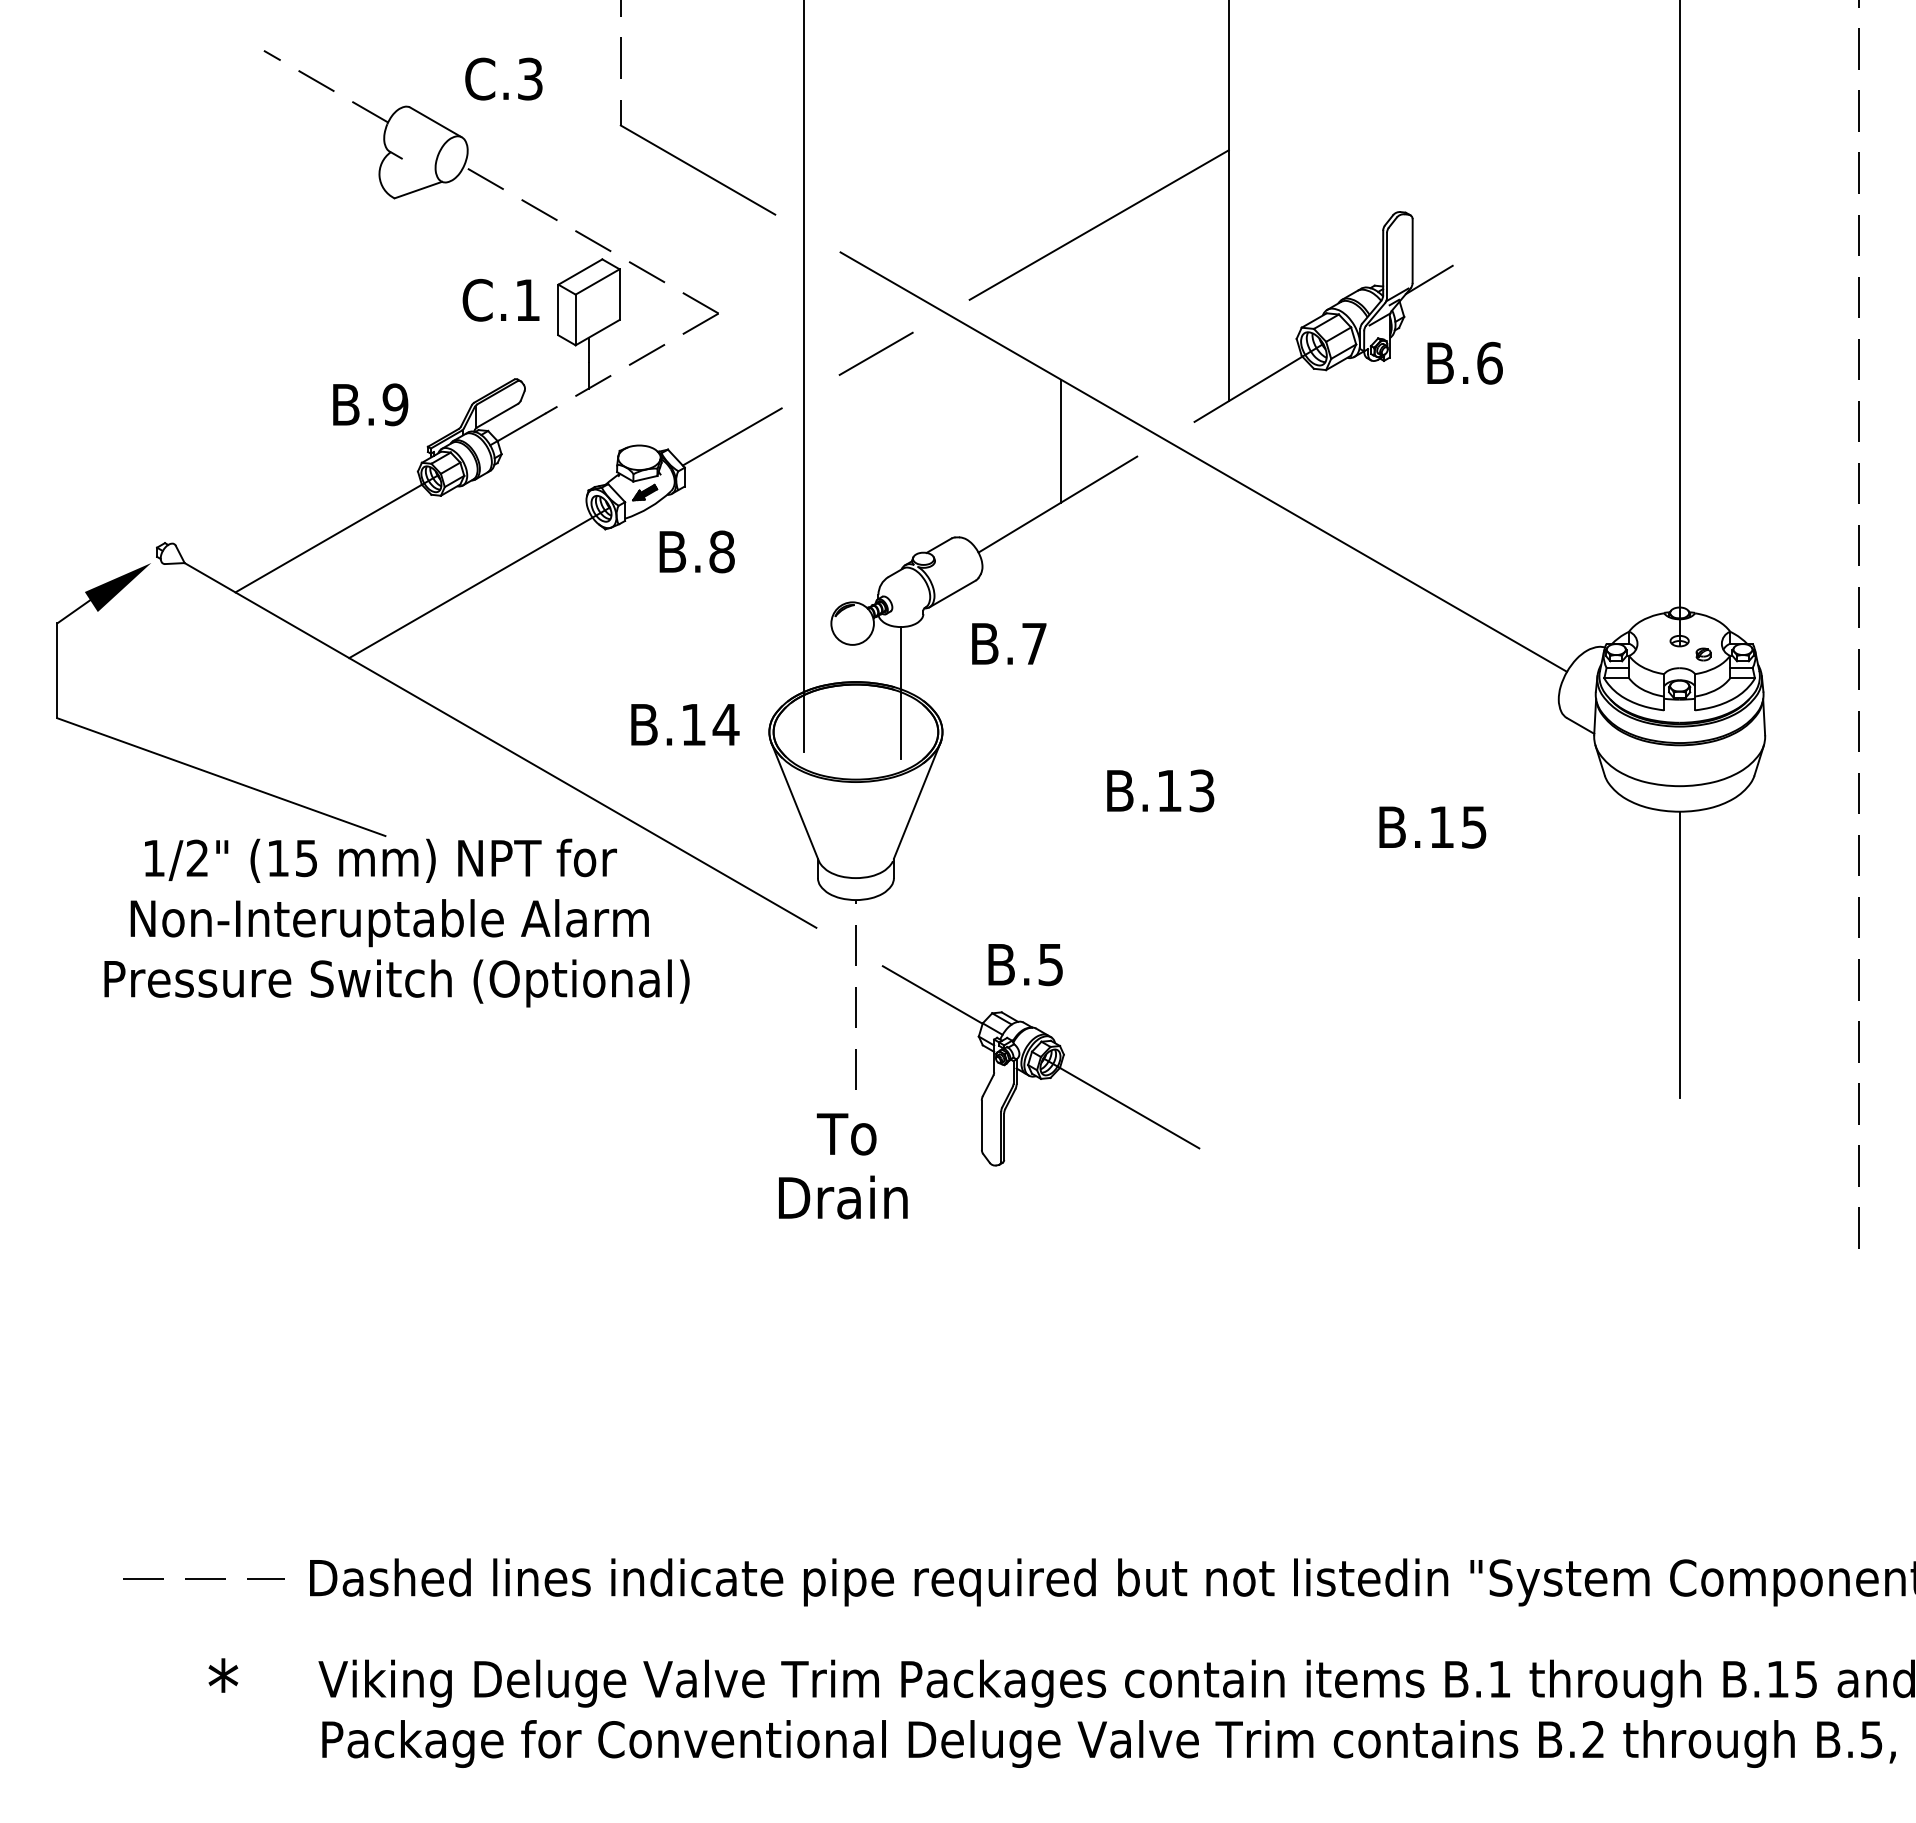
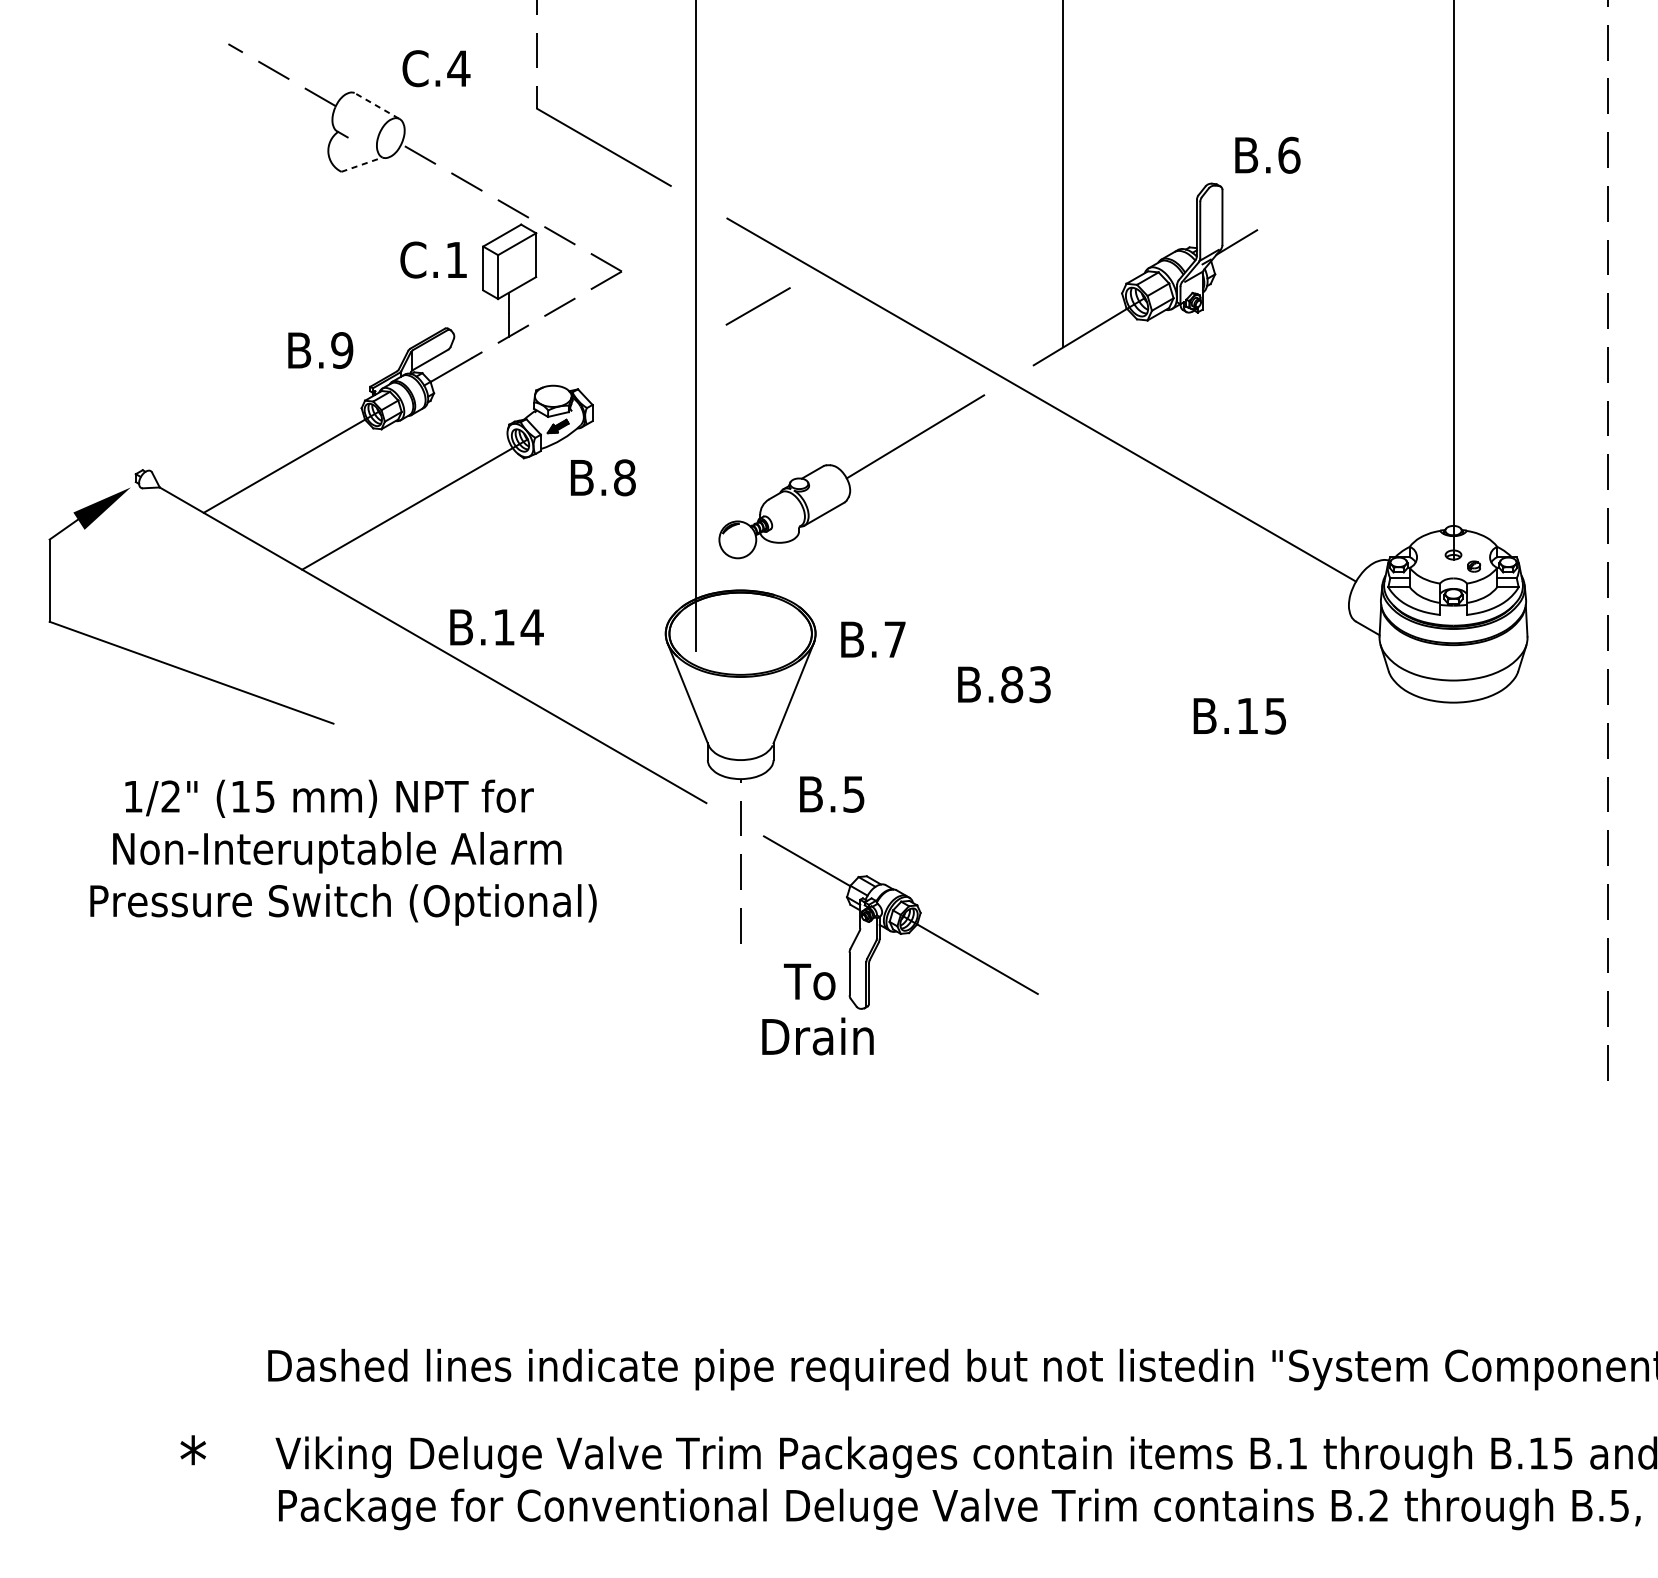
text: (529, 78) -> (458, 68), C.3 -> C.4
line: (435, 122) -> (376, 106), solid -> dashed
line: (418, 189) -> (362, 164), solid -> dashed
line: (1098, 224) -> (950, 194), removed
text: (1464, 362) -> (1267, 154), moved
line: (731, 436) -> (632, 377), removed
line: (1061, 440) -> (918, 381), removed
text: (1009, 643) -> (873, 639), moved
line: (900, 692) -> (779, 599), removed
text: (685, 724) -> (497, 627), moved
text: (1169, 790) -> (1012, 684), B.13 -> B.83
text: (396, 922) -> (343, 852), moved
line: (1679, 954) -> (1453, 826), removed
text: (1025, 965) -> (832, 795), moved
text: (846, 1134) -> (809, 981), moved
text: (843, 1197) -> (818, 1036), moved
line: (203, 1578) -> (176, 1366), removed

